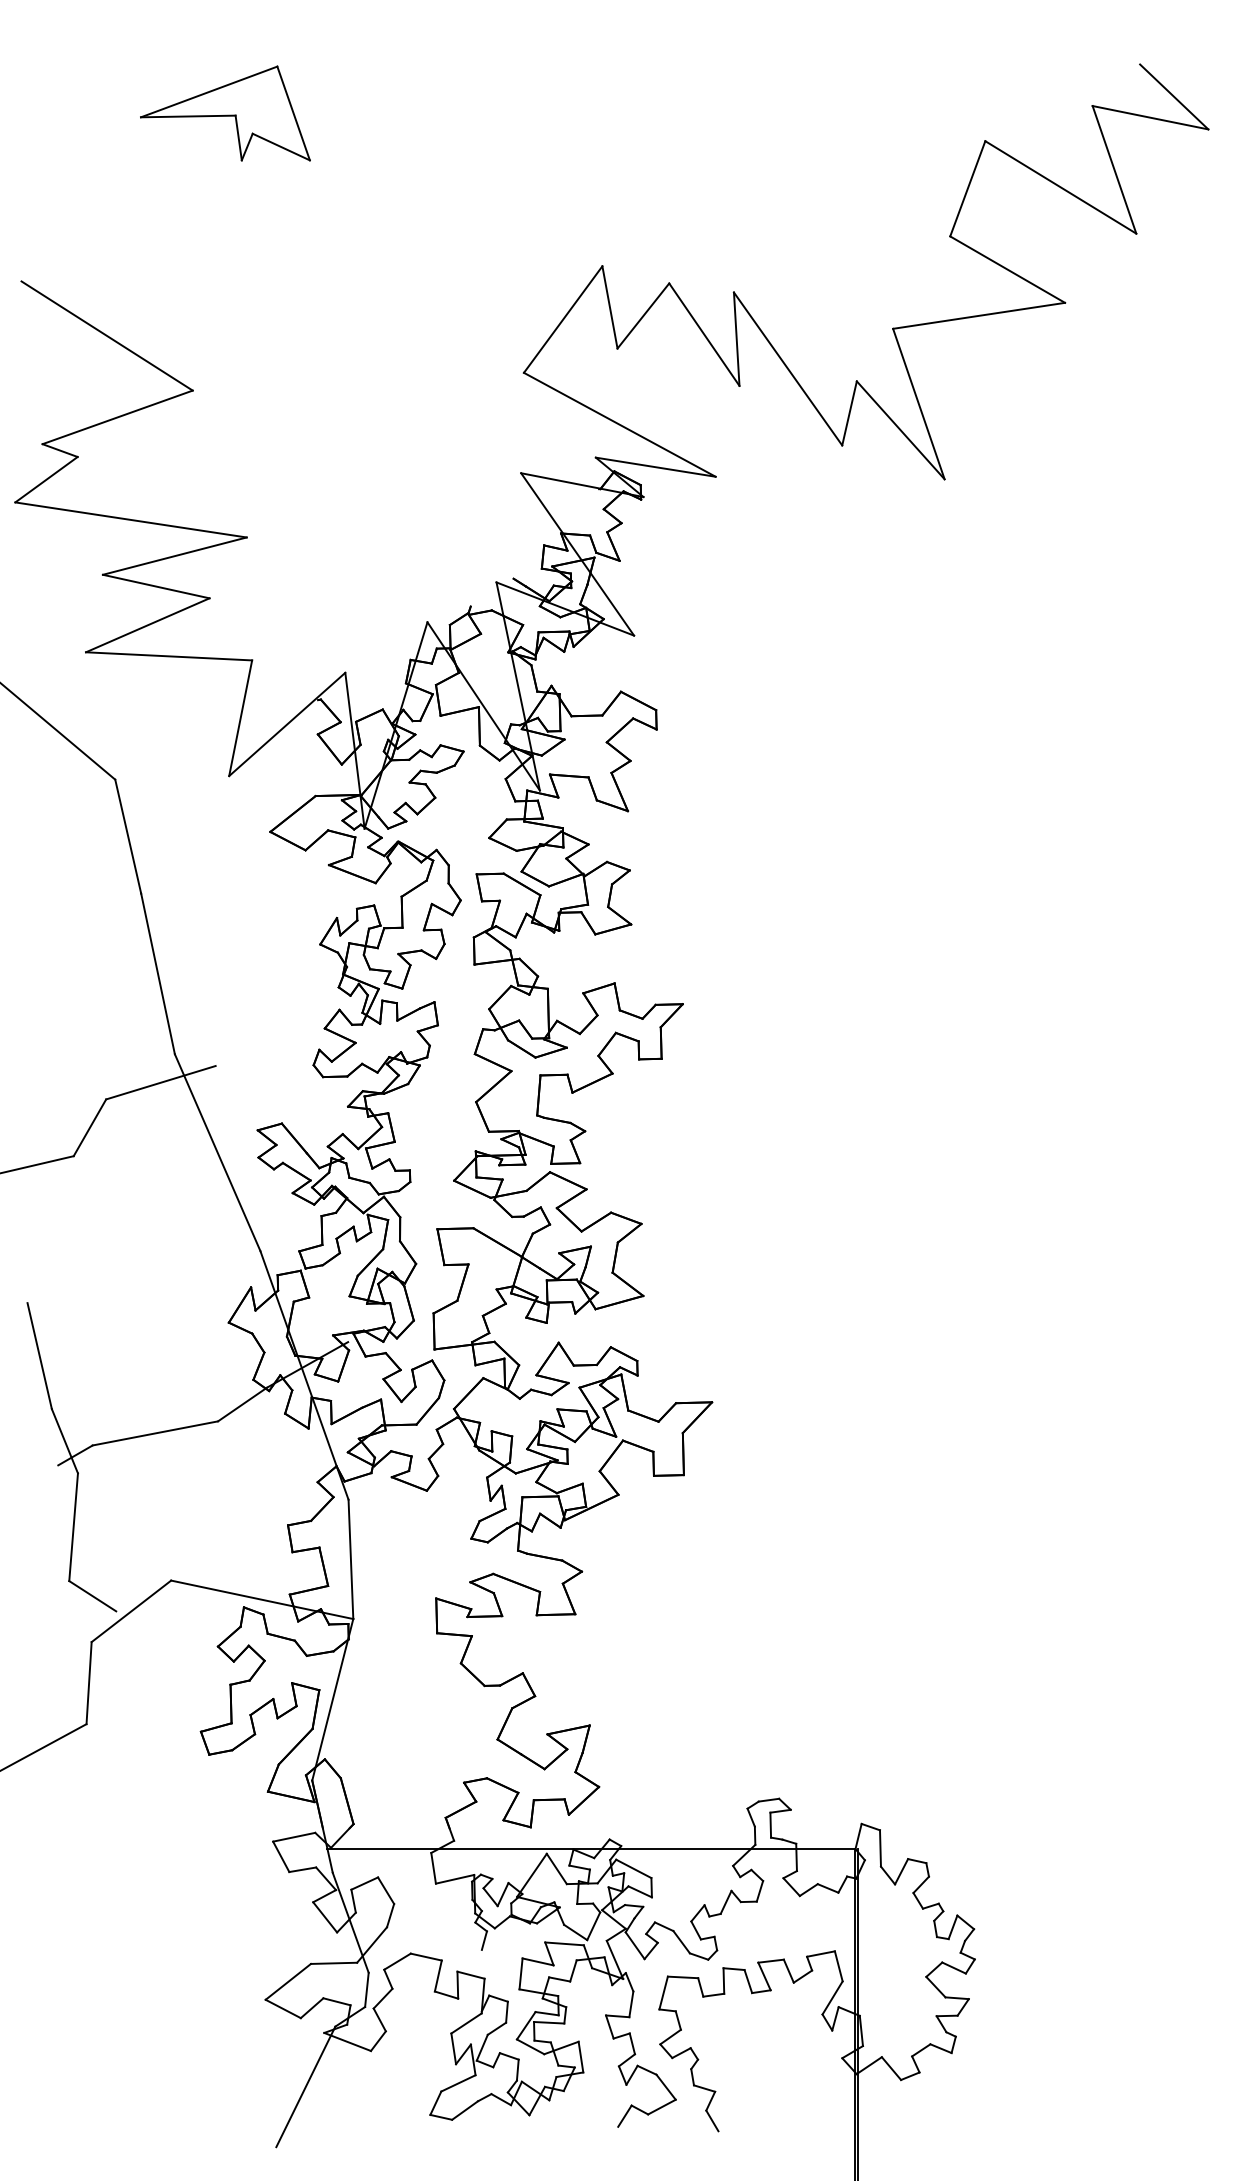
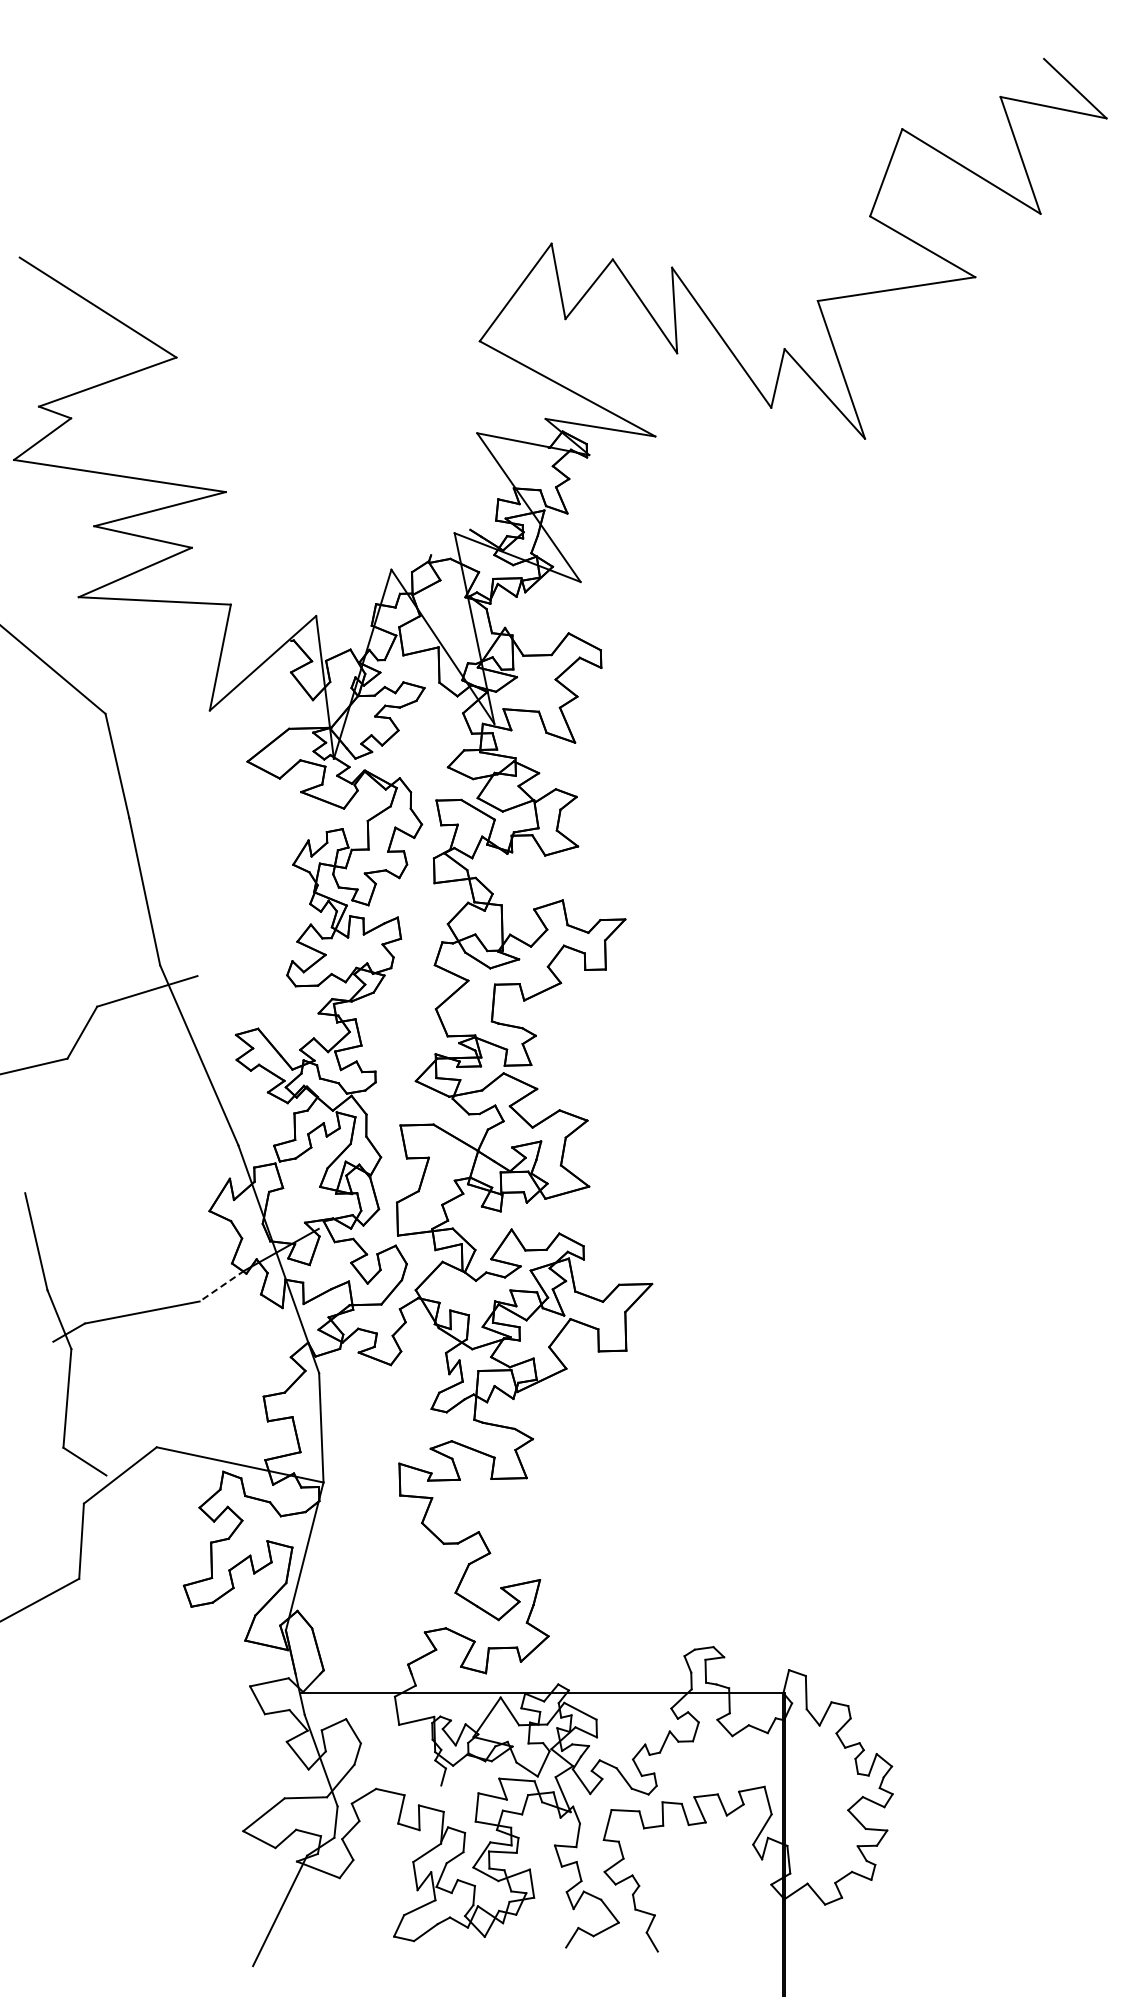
part: (225, 113) -> (206, 103), removed
line: (241, 1404) -> (221, 1286), solid -> dashed

